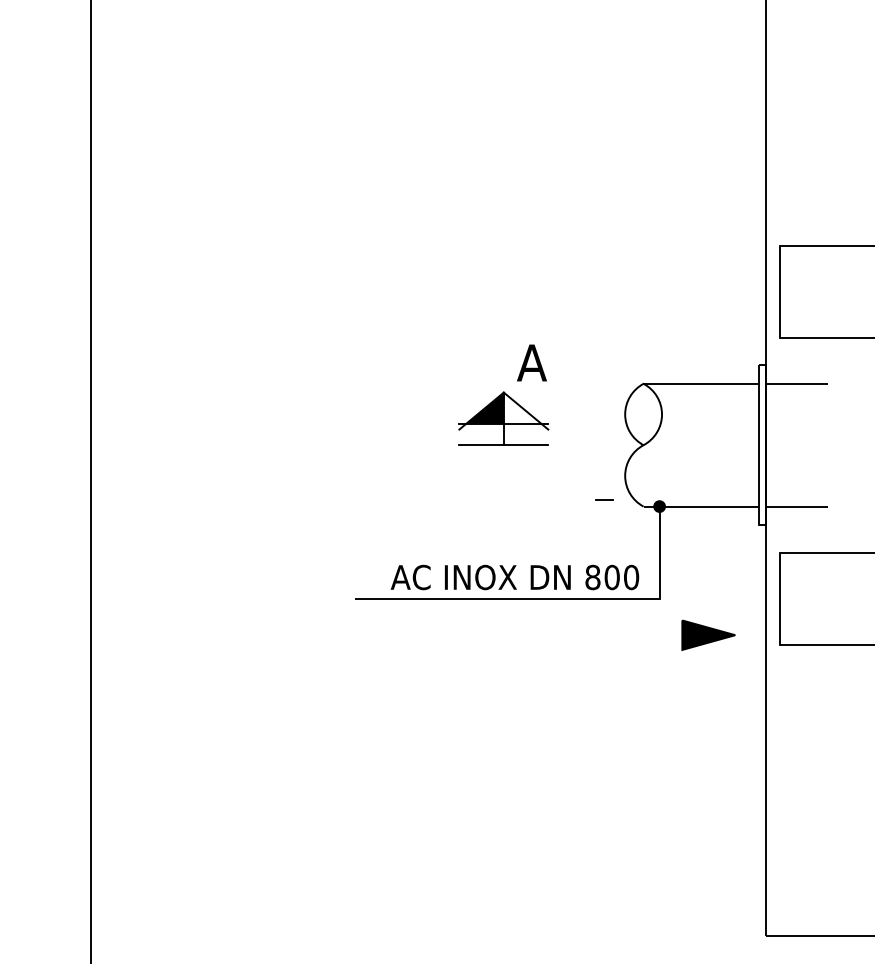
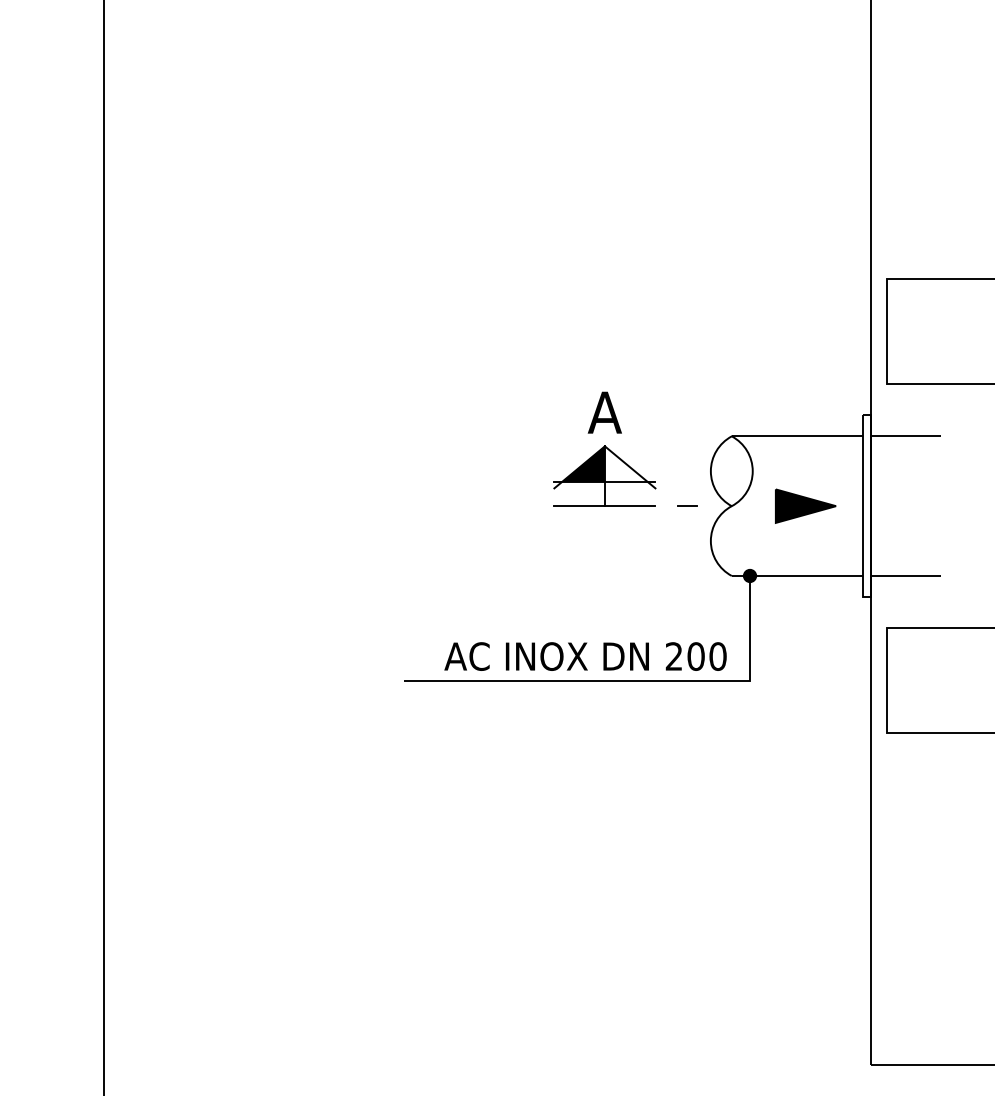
part: (503, 418) -> (604, 475), moved
line: (604, 499) -> (687, 505), moved
text: (592, 577) -> (673, 656), 800 -> 200
part: (708, 634) -> (805, 505), moved

